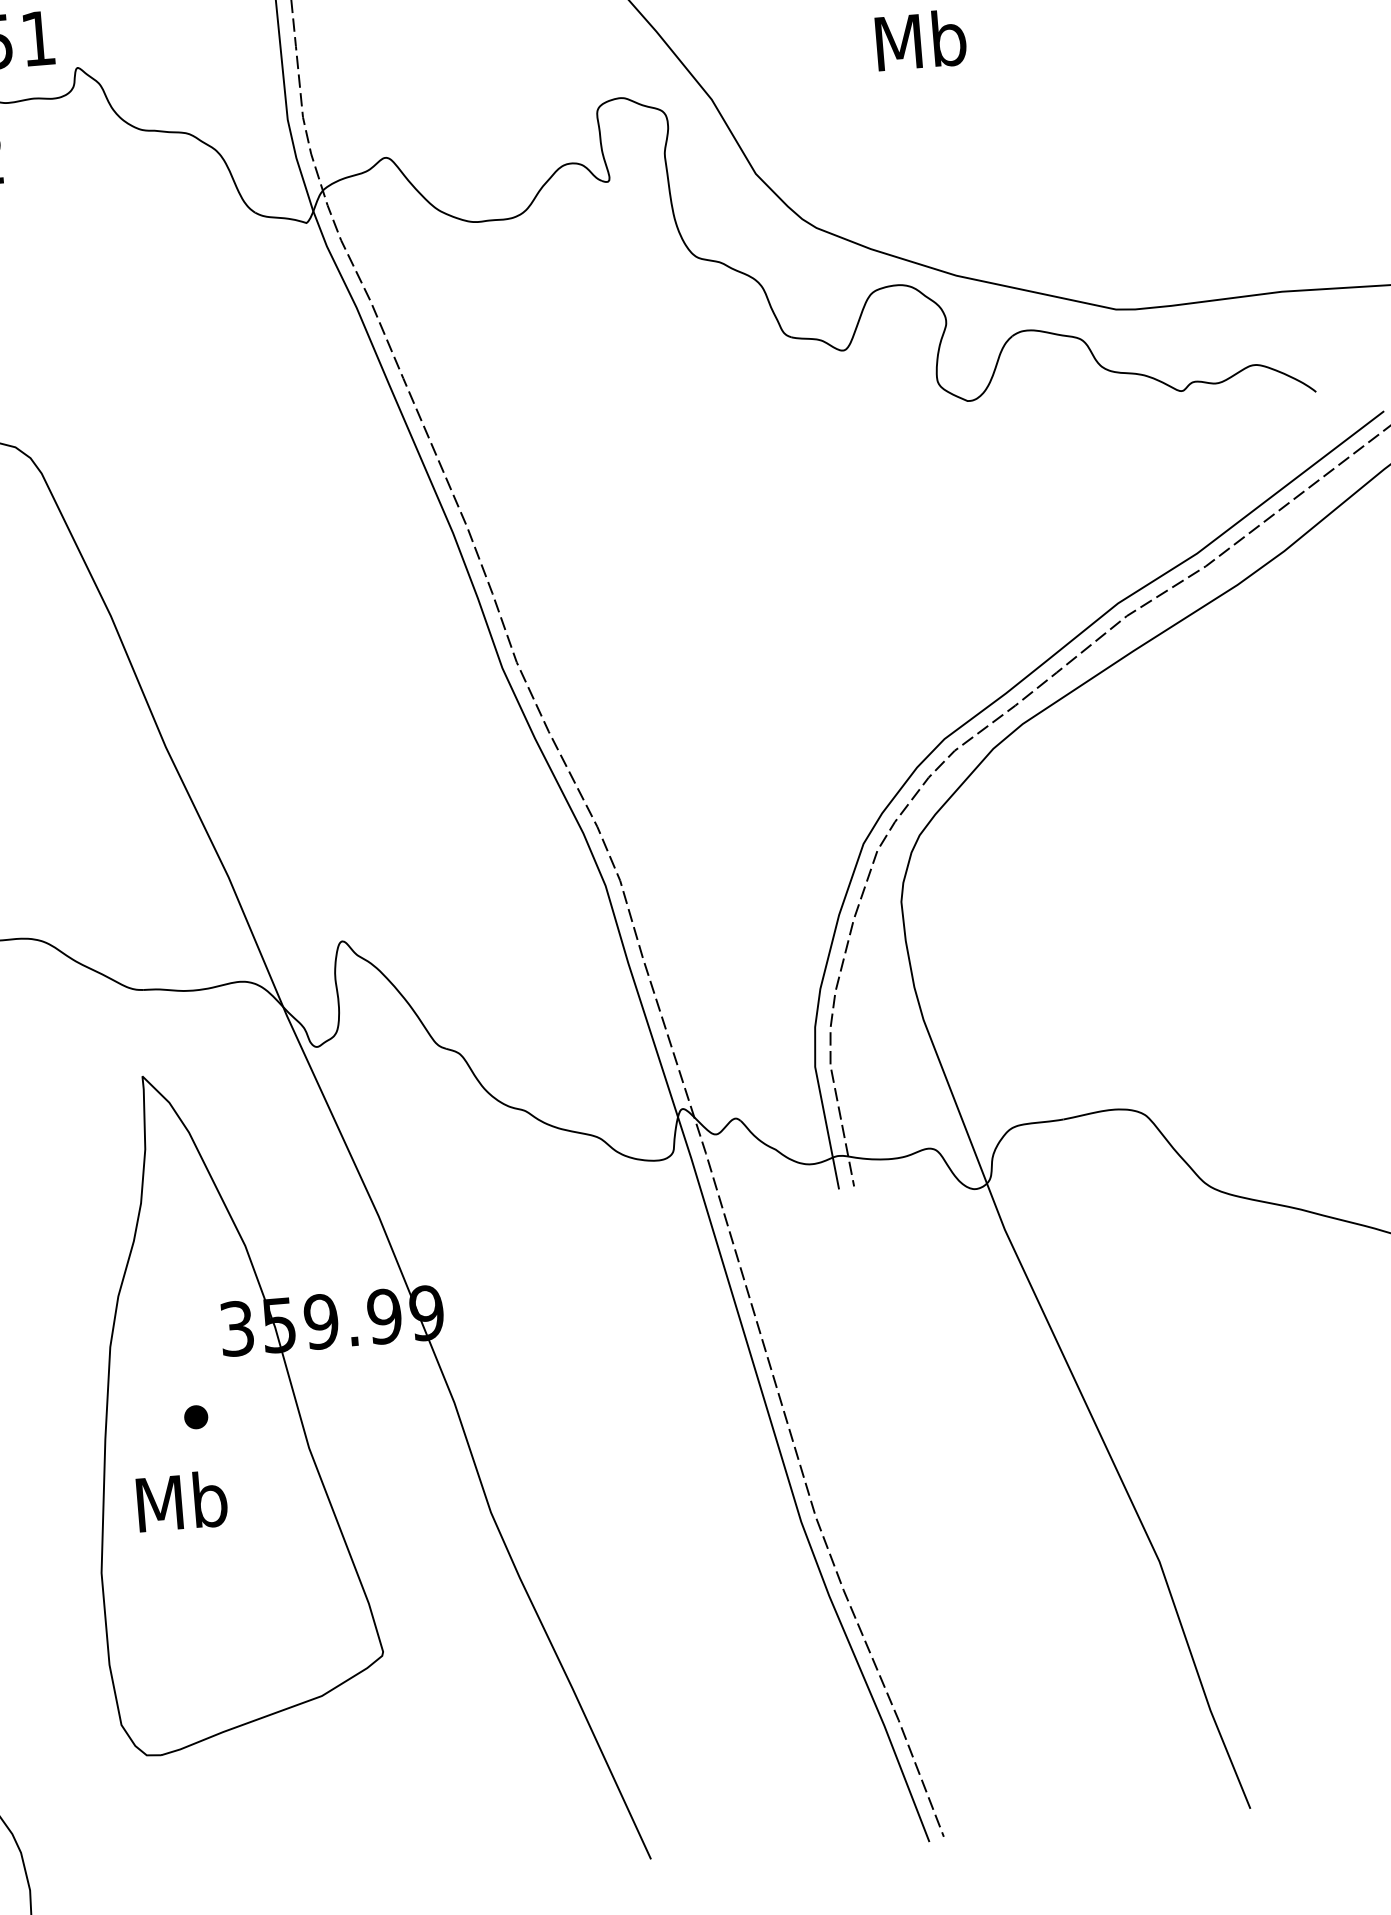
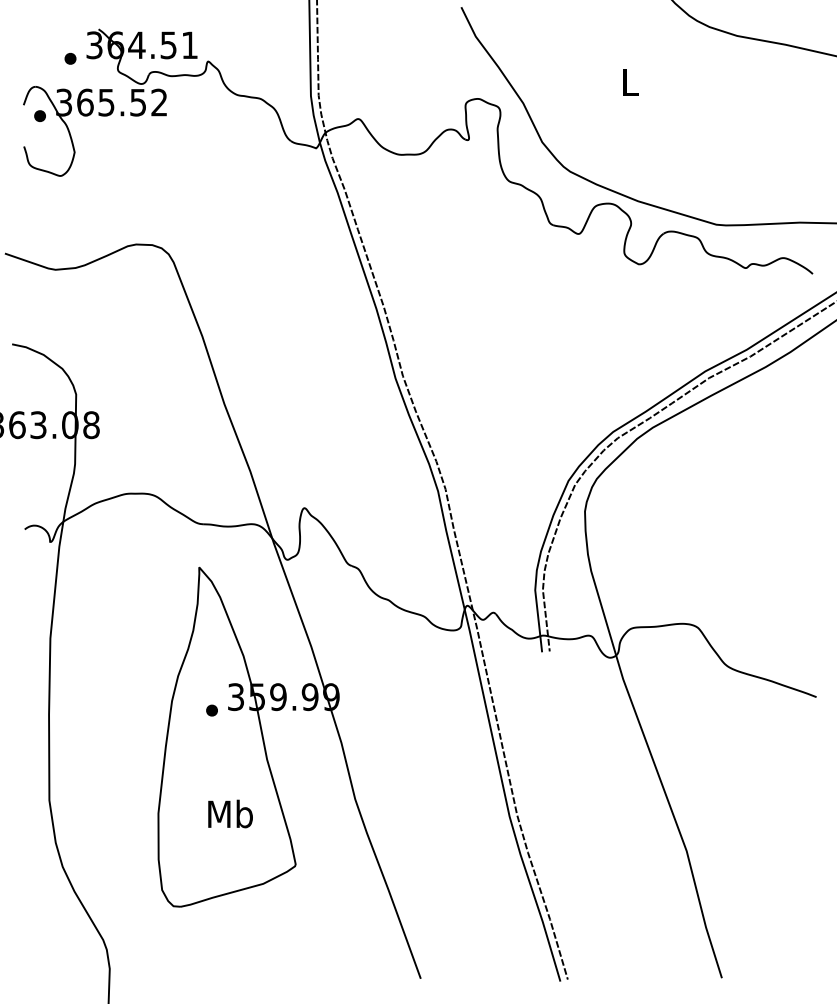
text: (919, 40) -> (629, 82), Mb -> L
part: (195, 1417) -> (211, 710), moved
text: (181, 1500) -> (230, 813), moved

